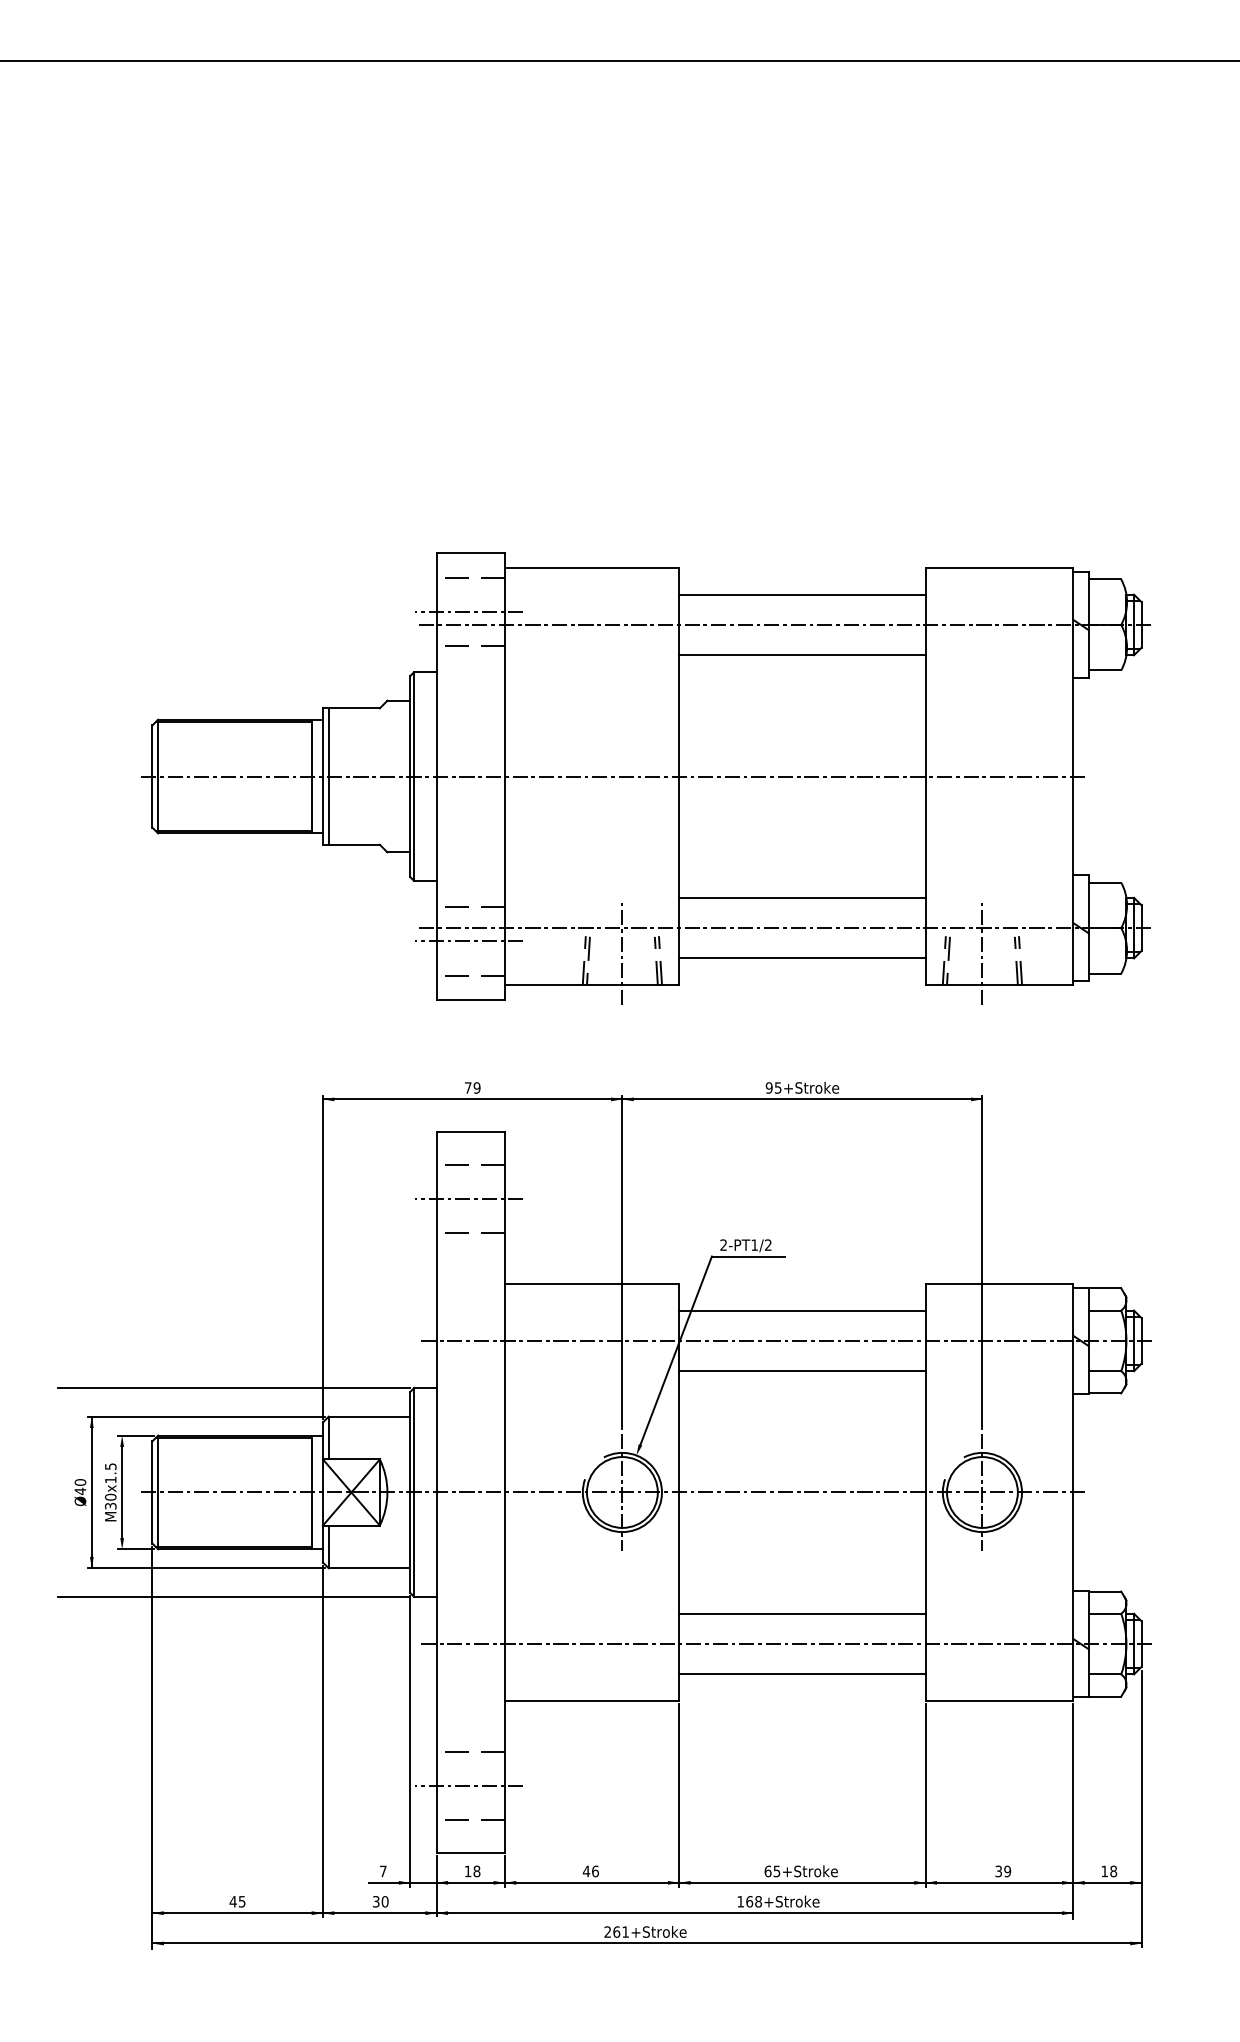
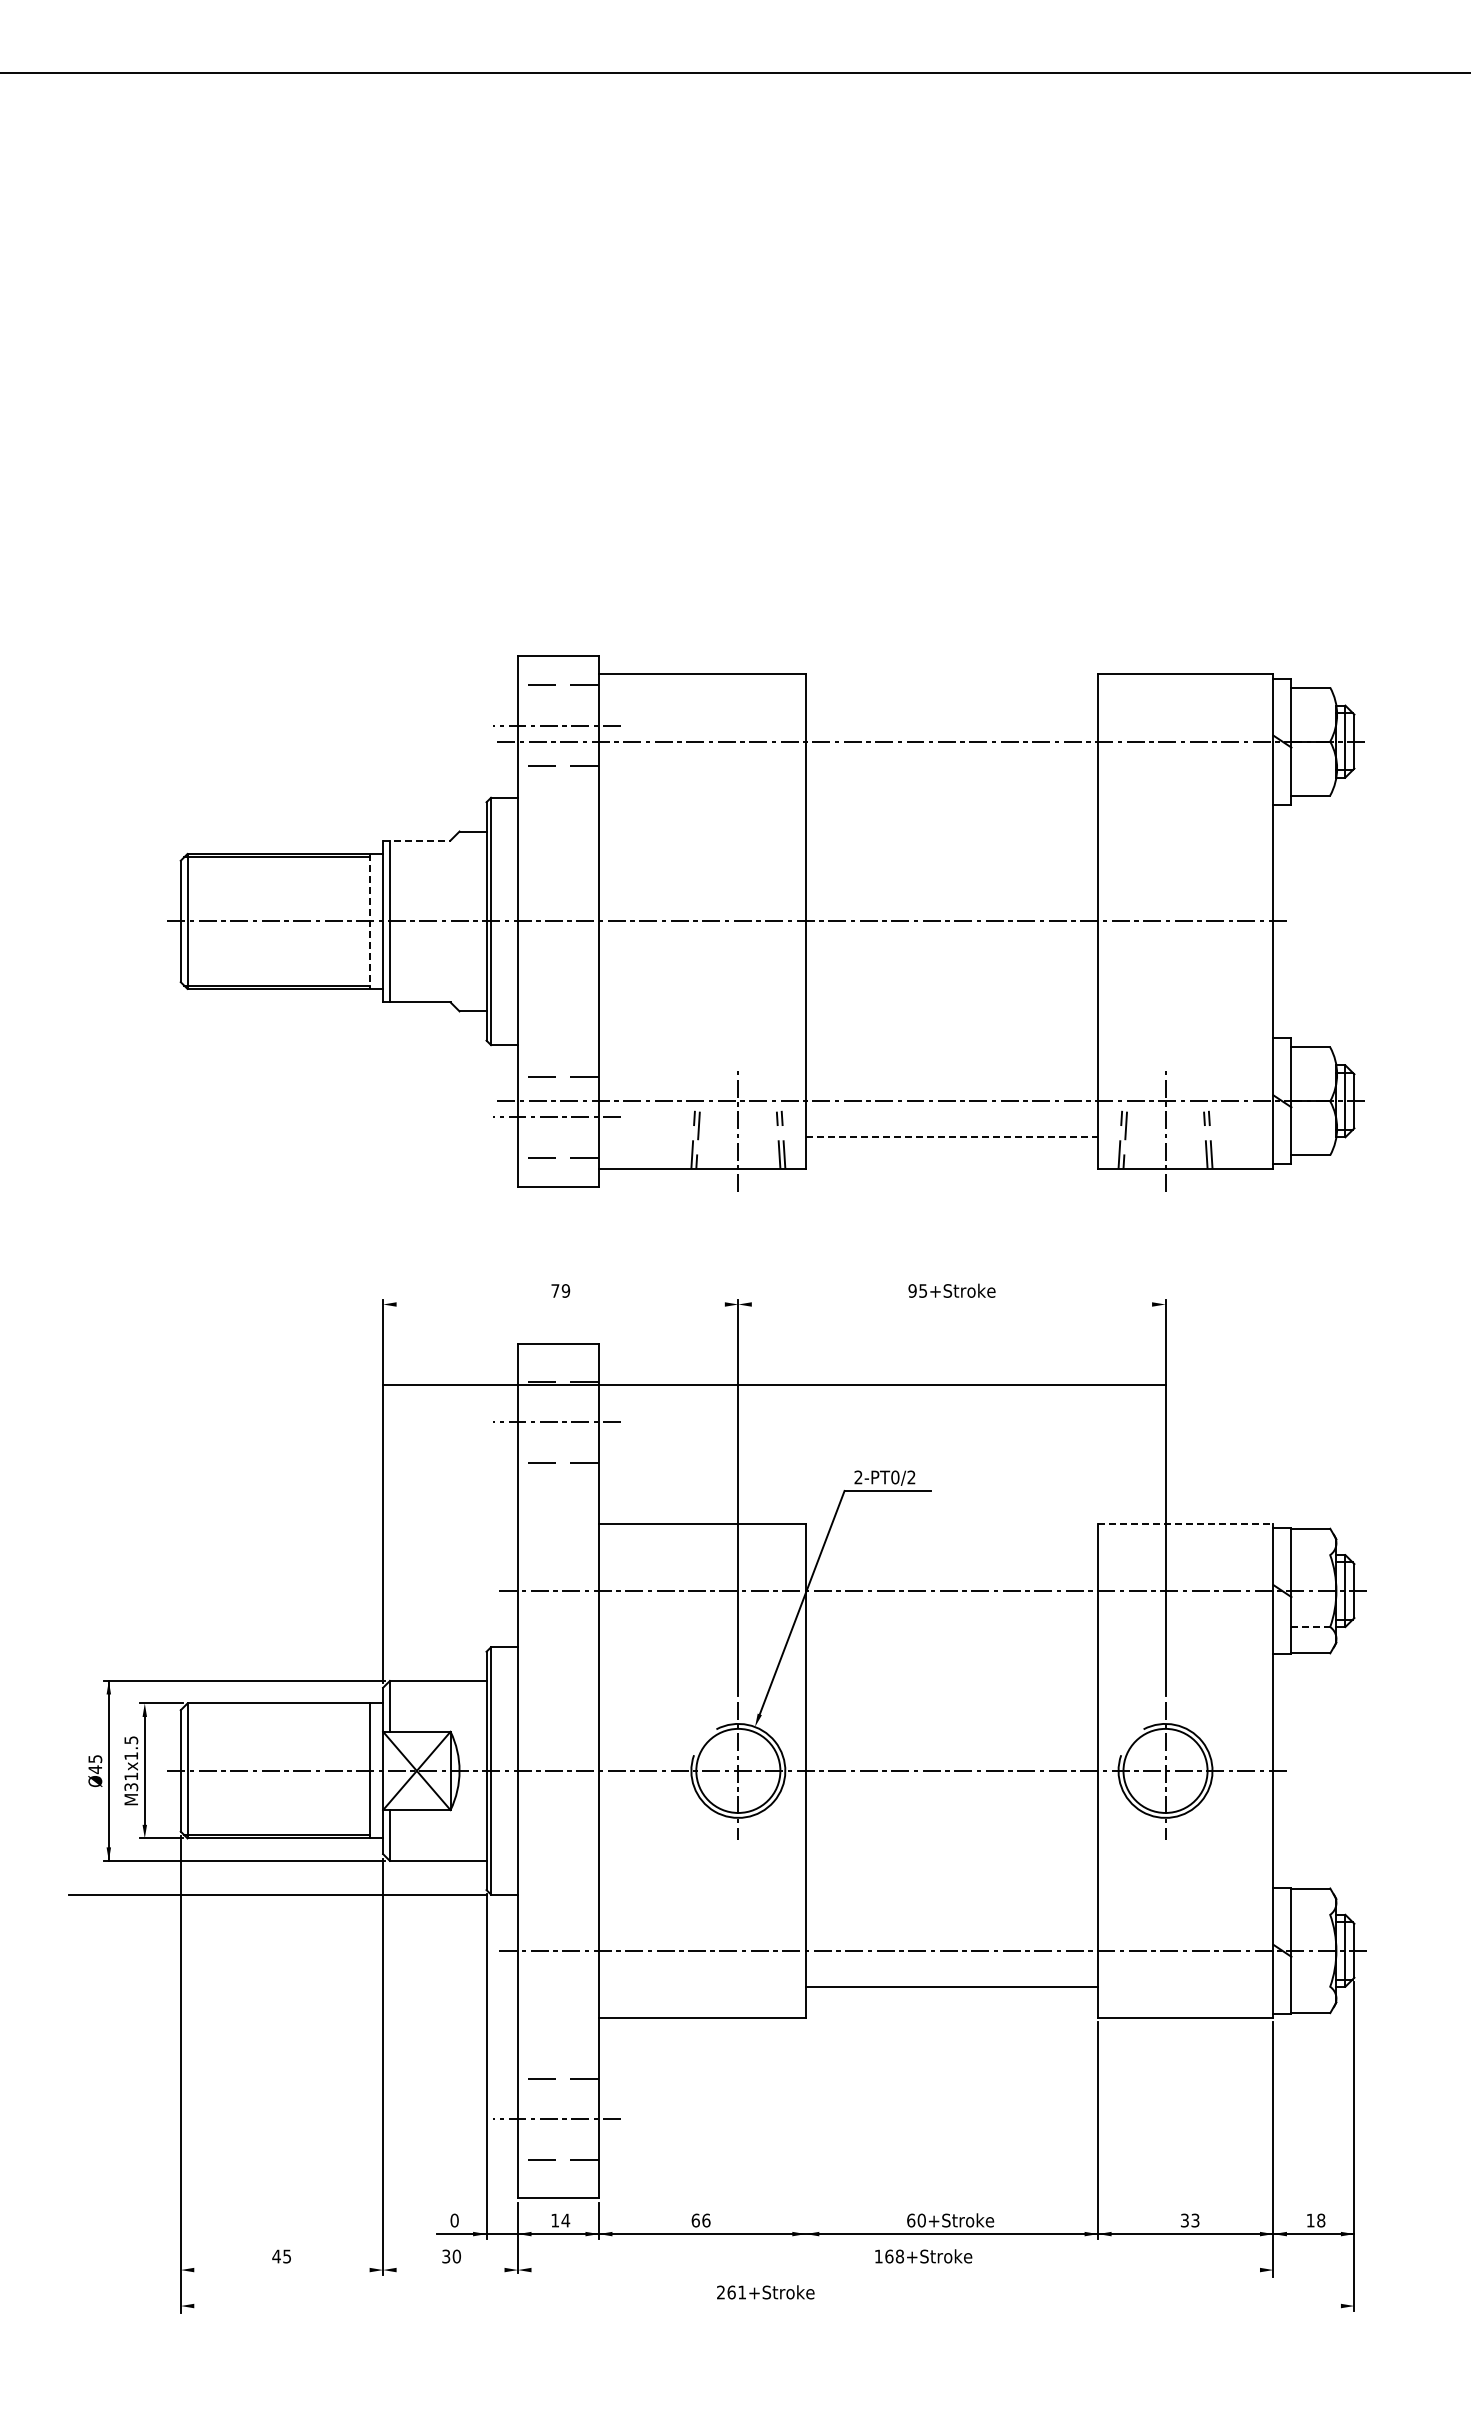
line: (802, 594) -> (951, 705), removed
line: (802, 655) -> (951, 777), removed
line: (351, 708) -> (416, 840), solid -> dashed
line: (311, 776) -> (369, 921), solid -> dashed
line: (802, 897) -> (951, 1065), removed
line: (802, 958) -> (952, 1137), solid -> dashed
line: (652, 1099) -> (774, 1385), moved
text: (754, 1245) -> (895, 1477), 2-PT1/2 -> 2-PT0/2
line: (999, 1283) -> (1185, 1523), solid -> dashed
line: (802, 1310) -> (951, 1555), removed
line: (1104, 1310) -> (1310, 1555), removed
line: (802, 1371) -> (951, 1627), removed
line: (1105, 1371) -> (1311, 1627), solid -> dashed
line: (233, 1388) -> (277, 1647), removed
line: (233, 1438) -> (276, 1706), removed
text: (80, 1482) -> (95, 1759), Ø40 -> Ø45
text: (110, 1497) -> (131, 1776), M30x1.5 -> M31x1.5
line: (802, 1613) -> (951, 1914), removed
line: (1104, 1613) -> (1310, 1914), removed
line: (1104, 1674) -> (1310, 1986), removed
line: (678, 1795) -> (805, 2130), removed
text: (383, 1871) -> (454, 2220), 7 -> 0
text: (476, 1871) -> (565, 2220), 18 -> 14
text: (586, 1871) -> (695, 2220), 46 -> 66
text: (776, 1871) -> (921, 2220), 65+Stroke -> 60+Stroke
text: (1007, 1871) -> (1195, 2220), 39 -> 33
line: (612, 1913) -> (726, 2270), removed
line: (646, 1943) -> (767, 2306), removed

